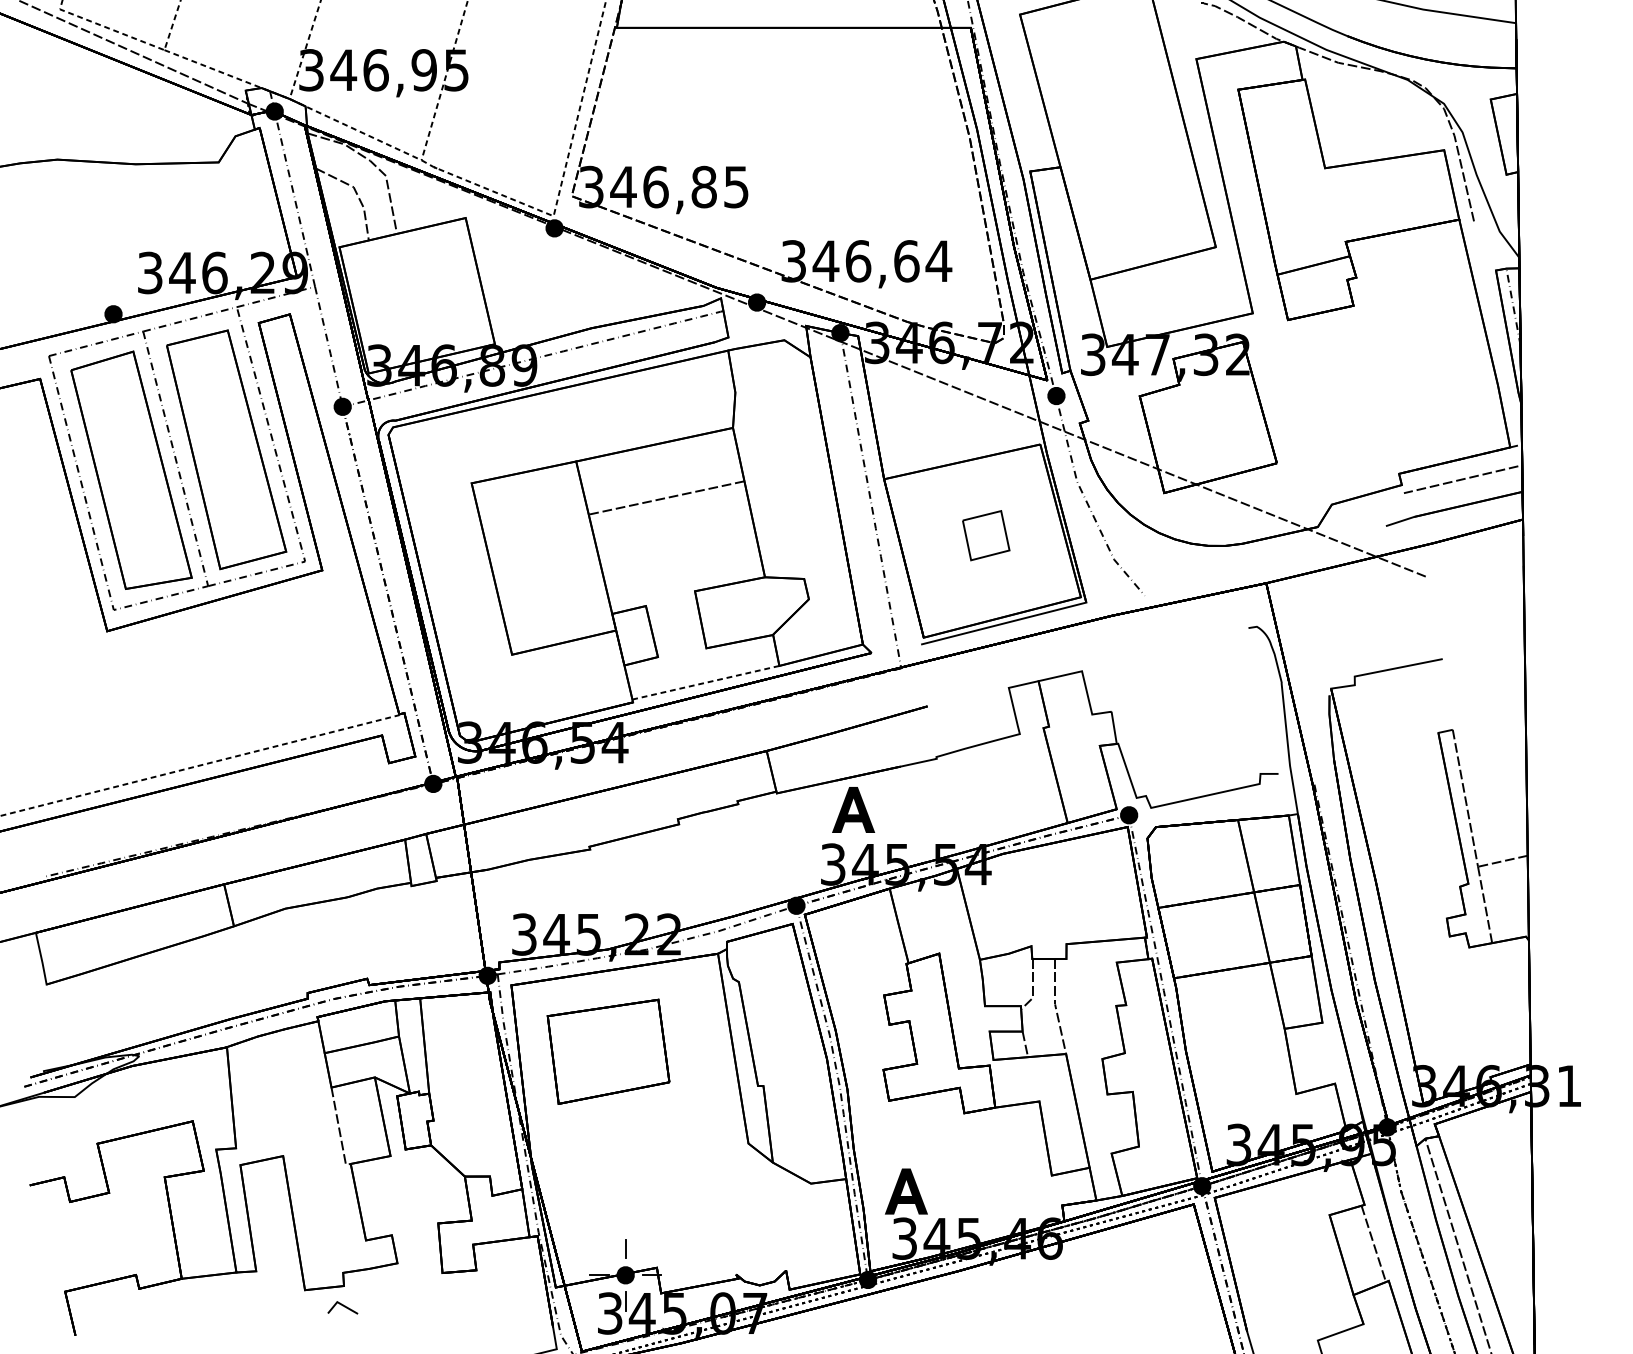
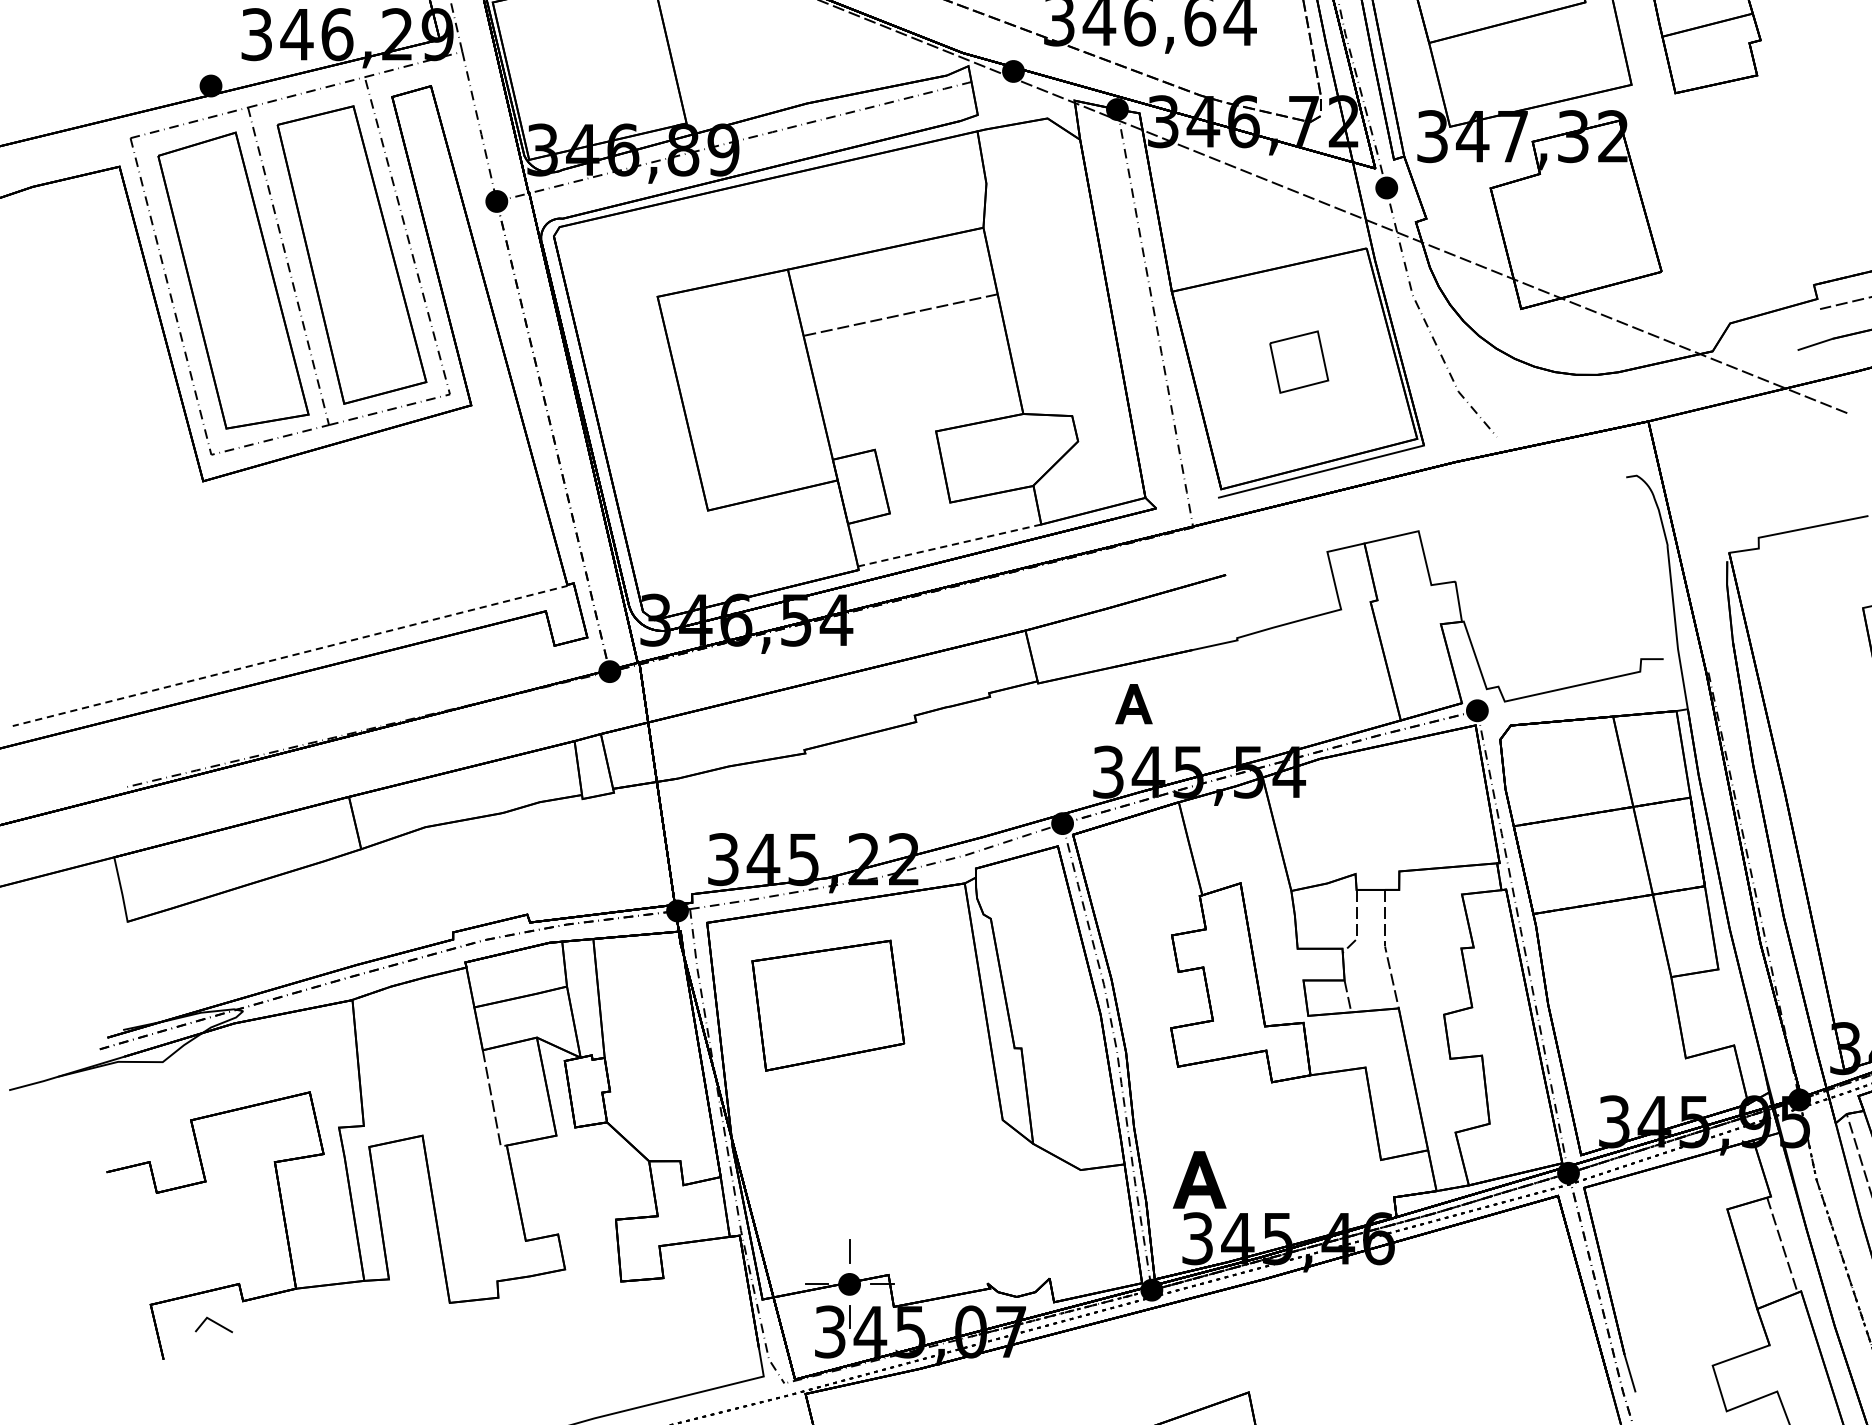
part: (853, 809) -> (1133, 703), size x0.7
line: (342, 1306) -> (213, 1323), moved

